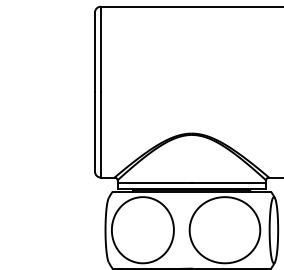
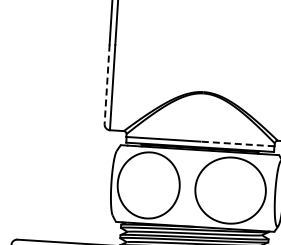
line: (95, 132) -> (107, 84), solid -> dashed
line: (228, 183) -> (237, 144), solid -> dashed

